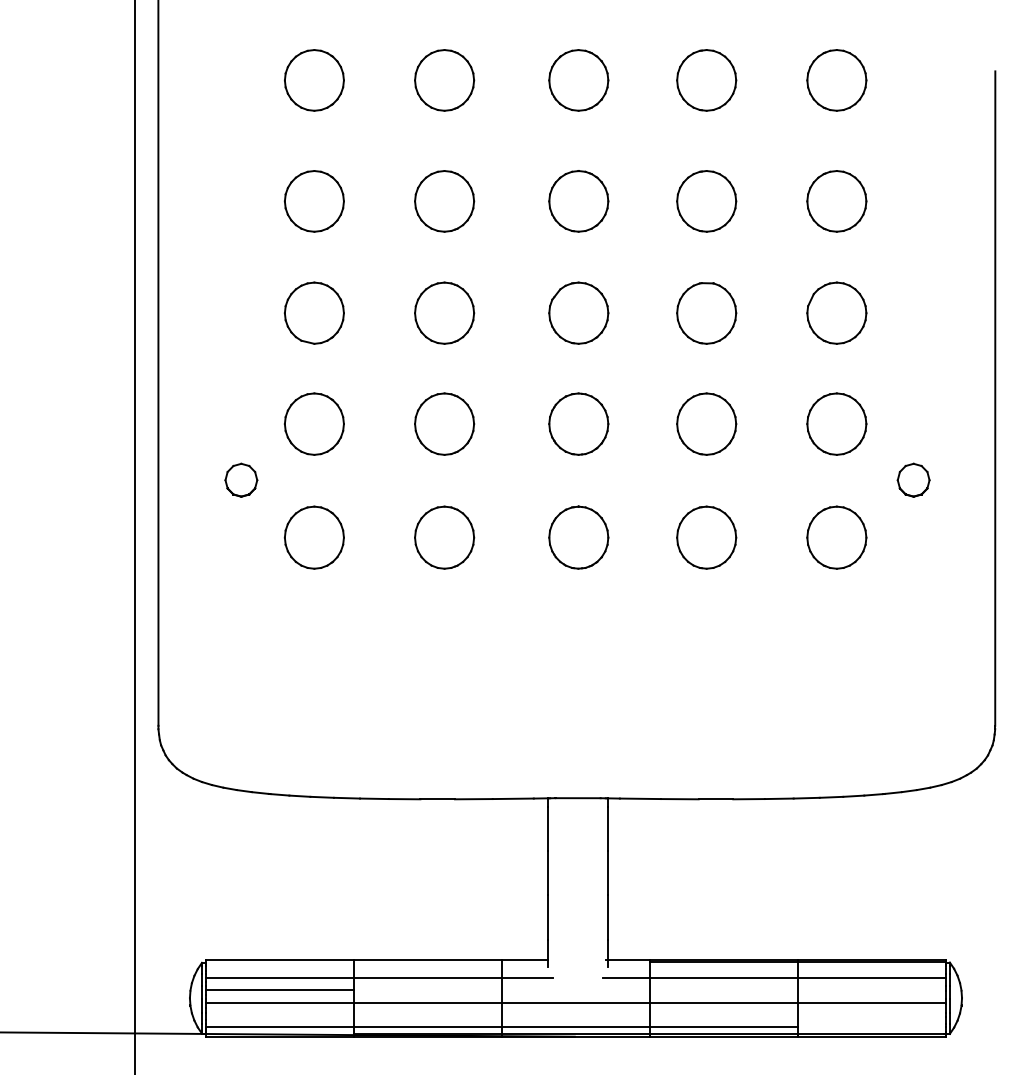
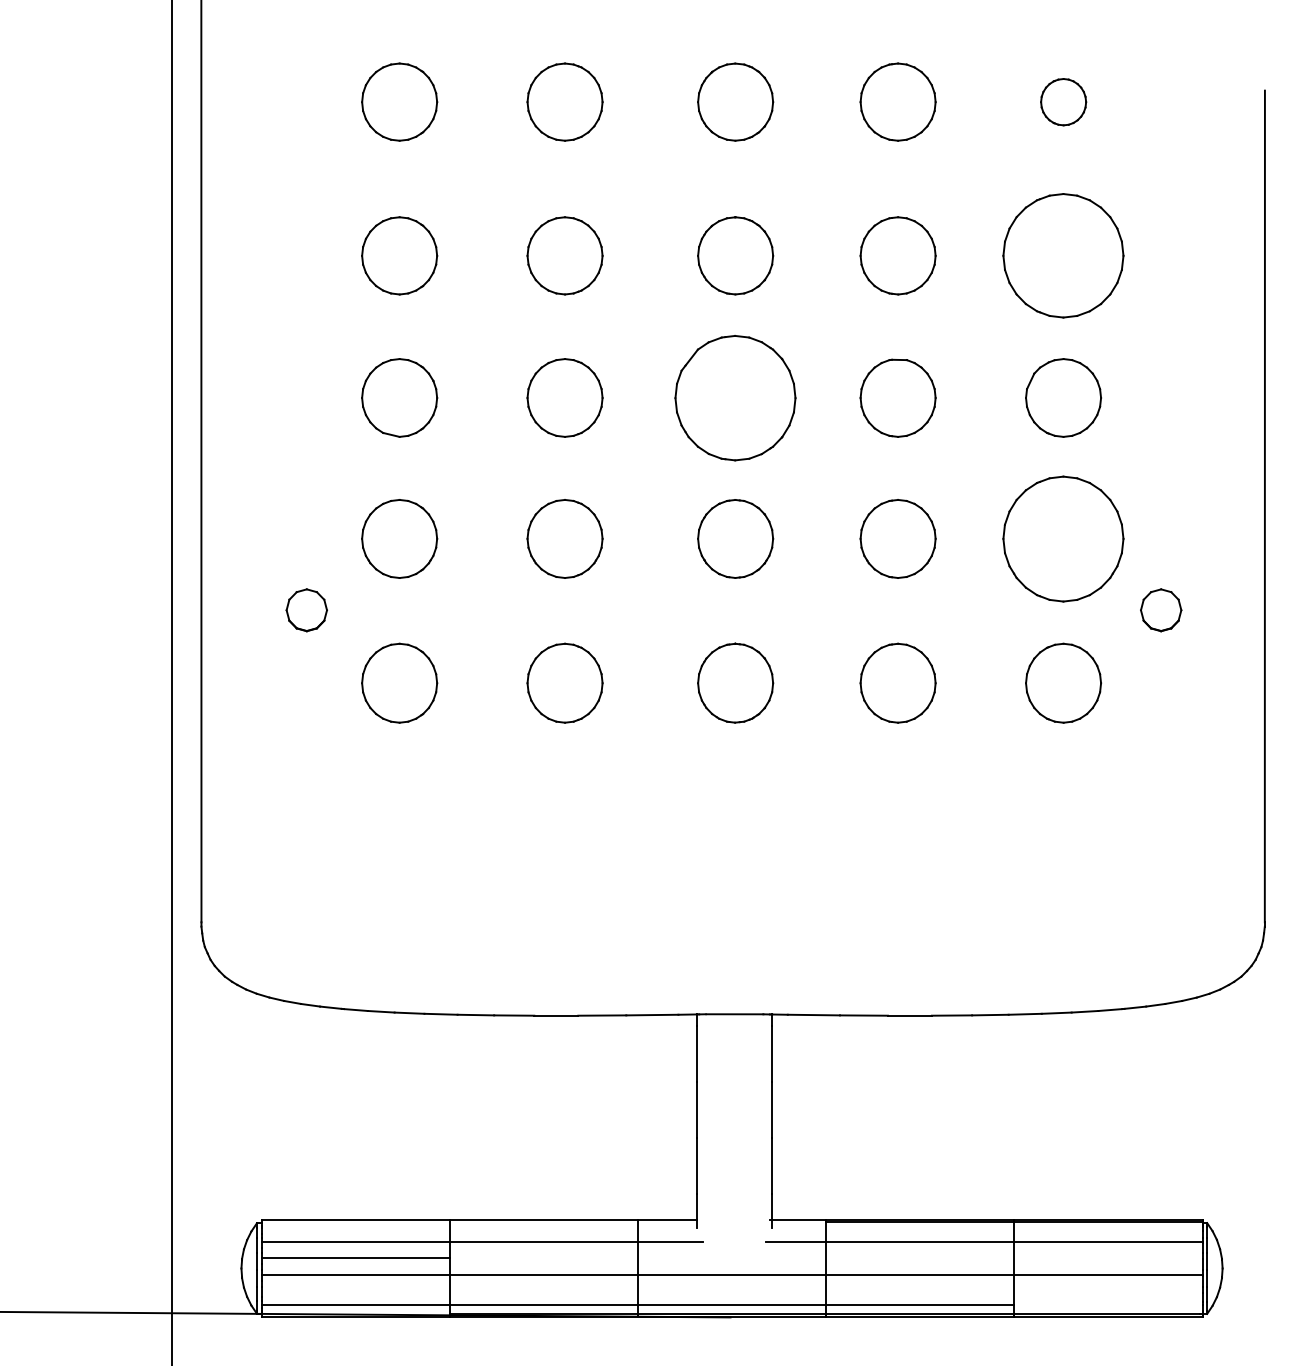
part: (836, 80) -> (1063, 102), size x0.6
part: (836, 201) -> (1063, 256), size x1.6
part: (578, 312) -> (735, 397), size x1.6
part: (836, 423) -> (1063, 538), size x1.6

